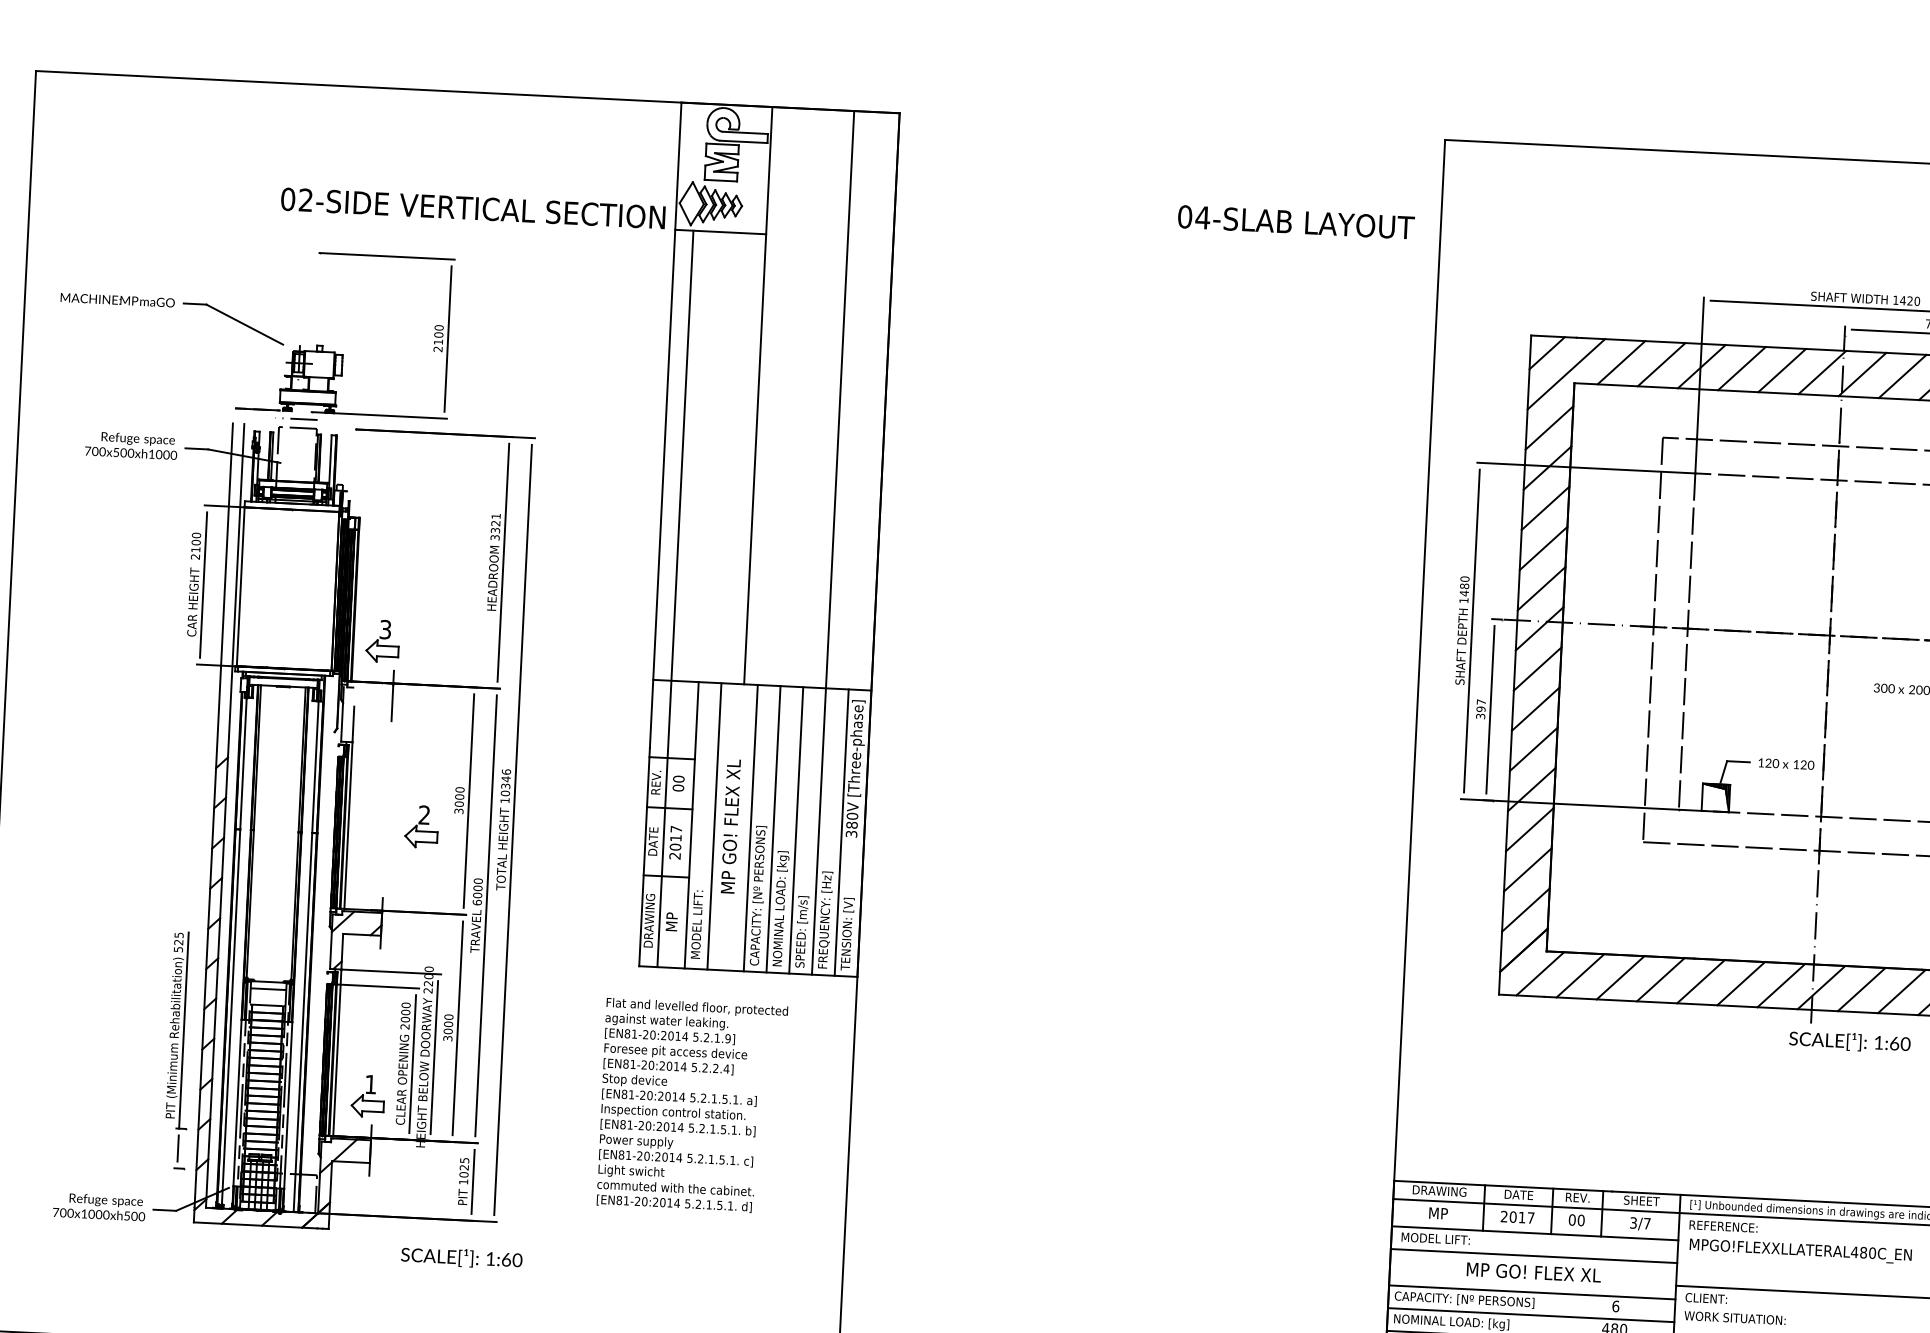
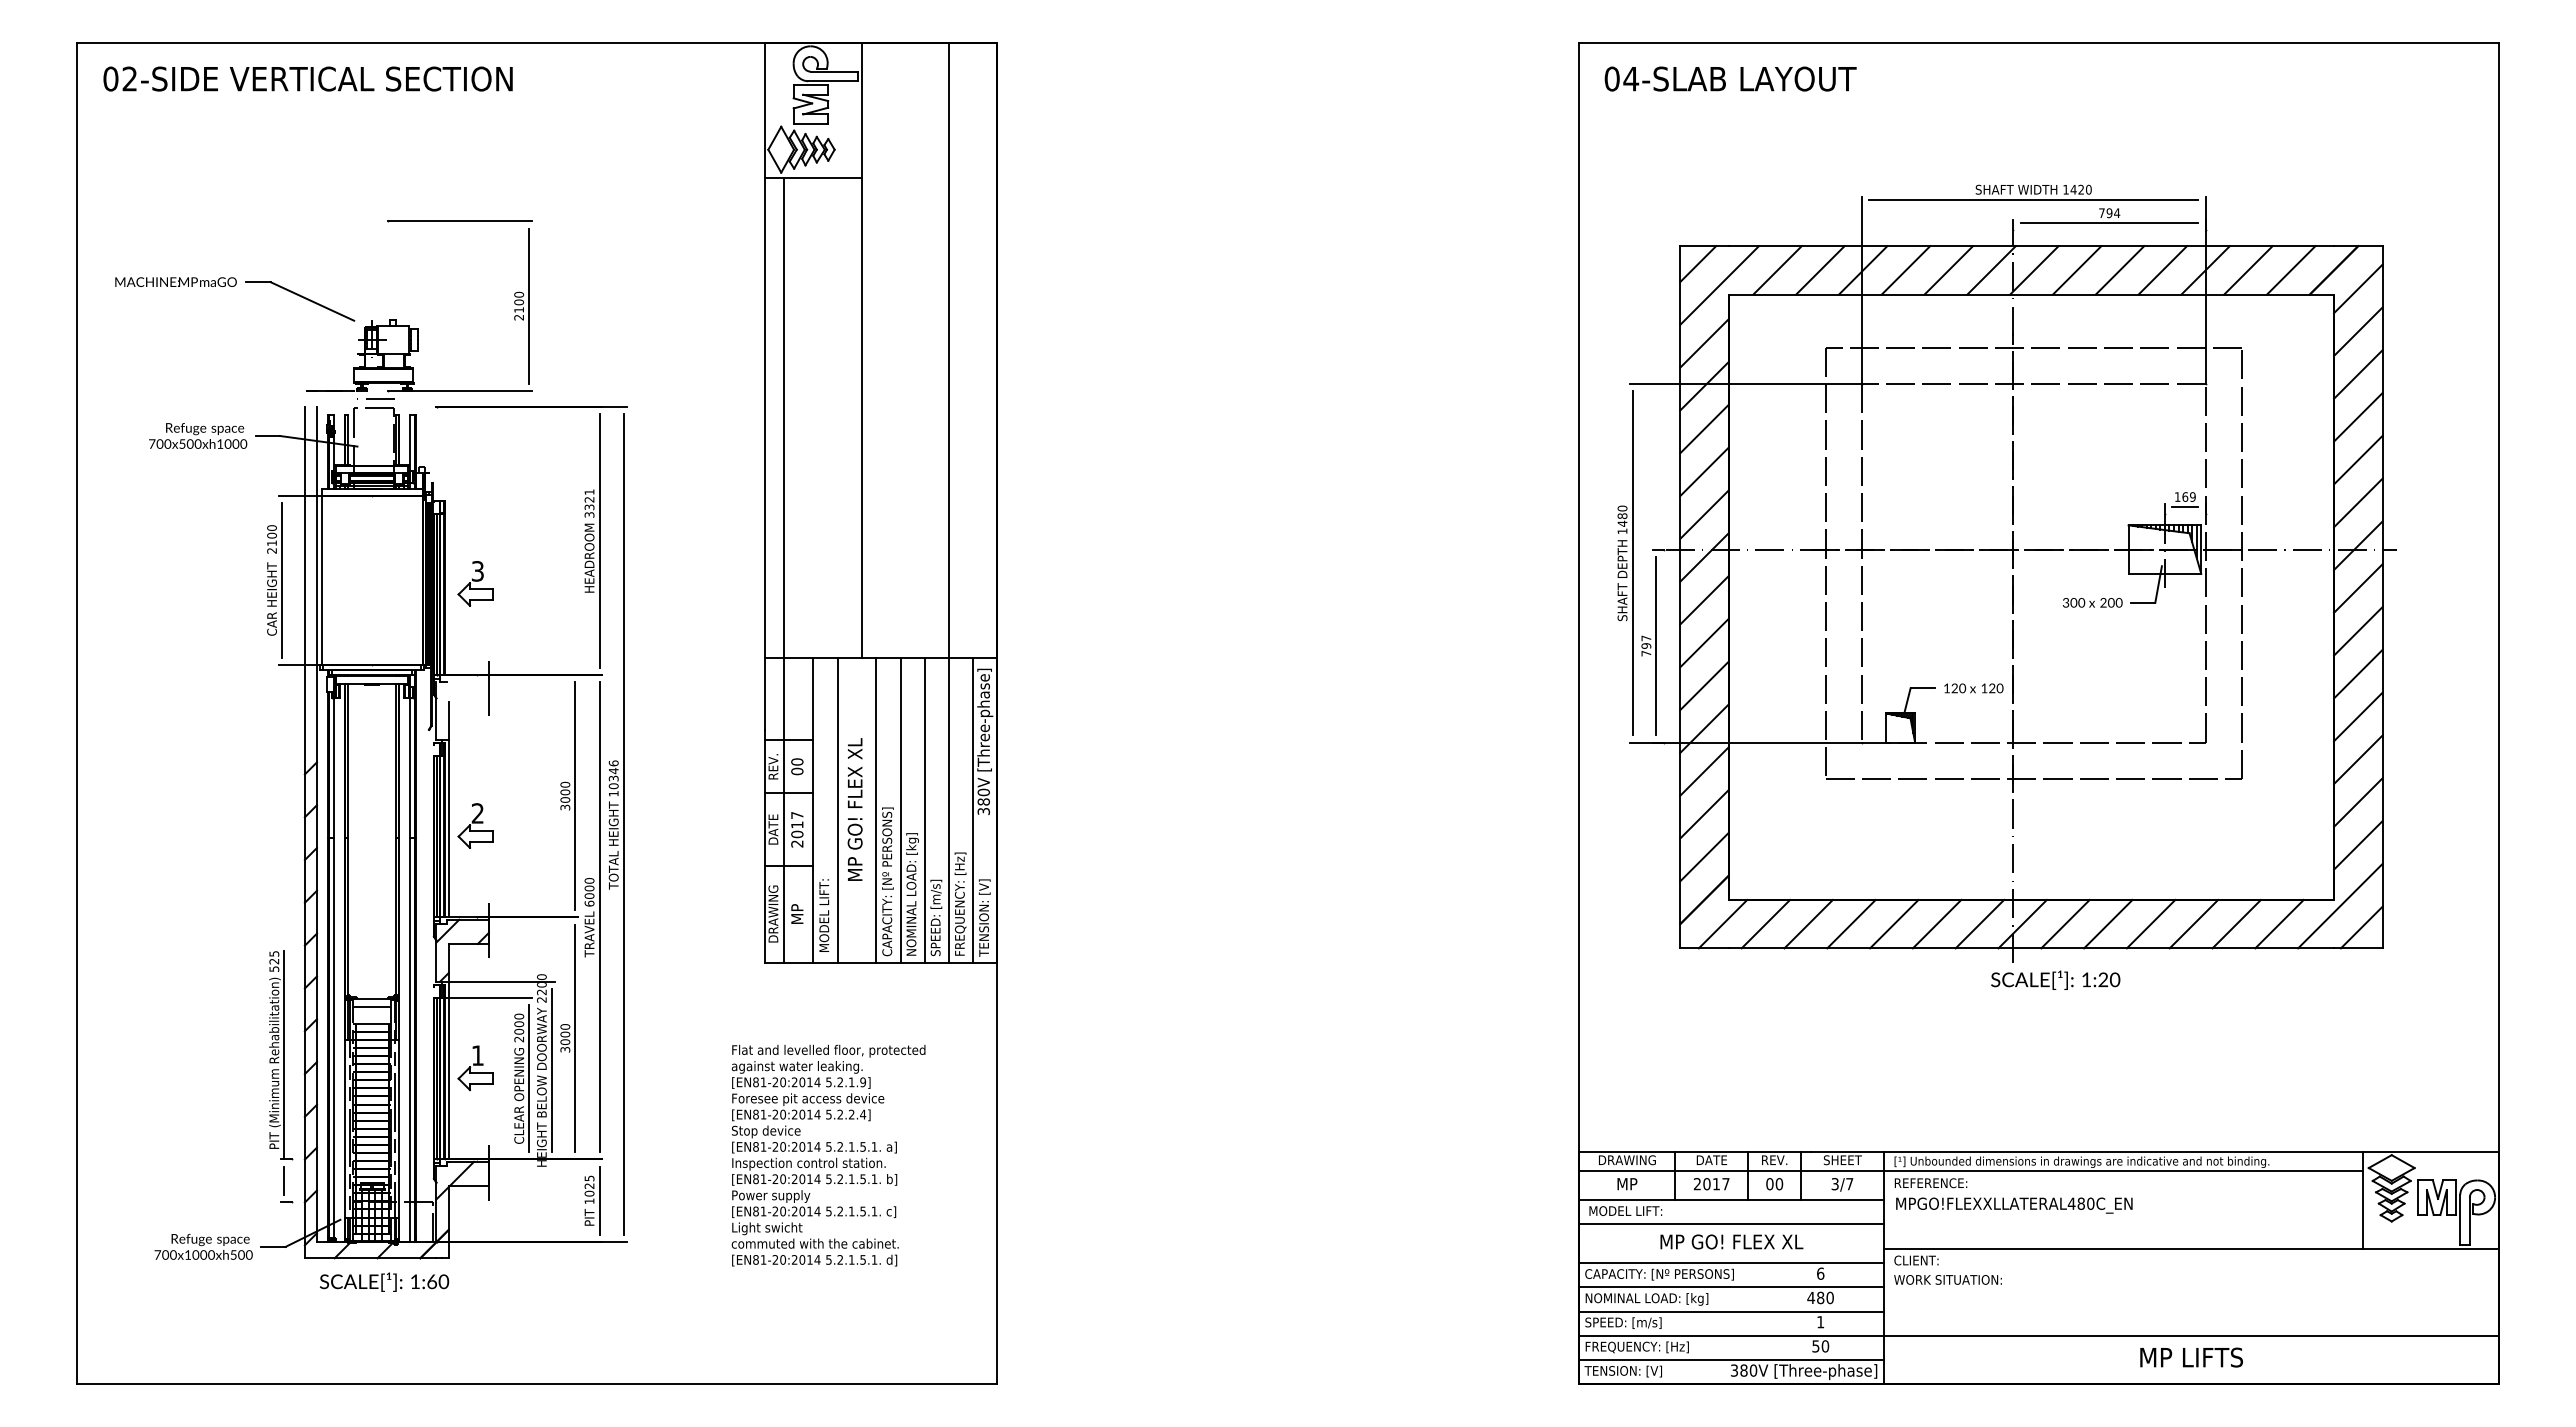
text: (472, 207) -> (307, 78), moved
text: (1296, 221) -> (1730, 78), moved
part: (382, 640) -> (475, 583), moved
text: (1480, 716) -> (1646, 653), 397 -> 797
part: (421, 826) -> (475, 825), moved
text: (1894, 1043) -> (2103, 979), 1:60 -> 1:20
part: (368, 1096) -> (475, 1068), moved
text: (692, 1105) -> (828, 1155), moved
text: (461, 1257) -> (384, 1281), moved

